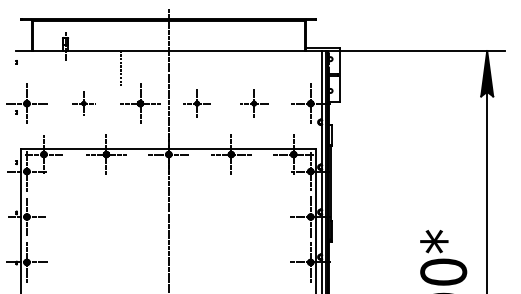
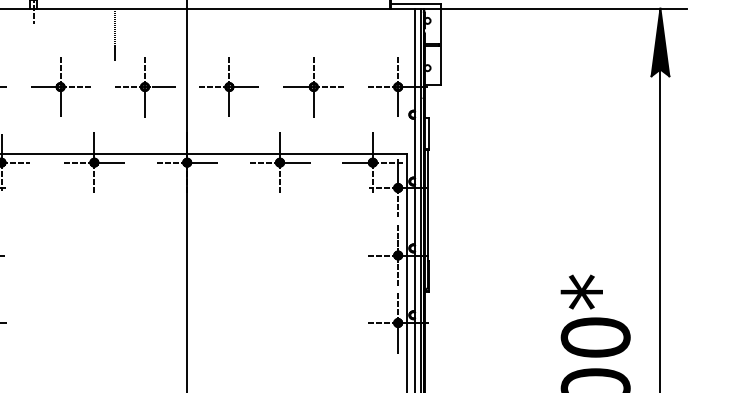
part: (83, 103) -> (60, 86), size x1.67
part: (196, 103) -> (228, 86), size x1.43
part: (254, 103) -> (314, 86), size x1.43

